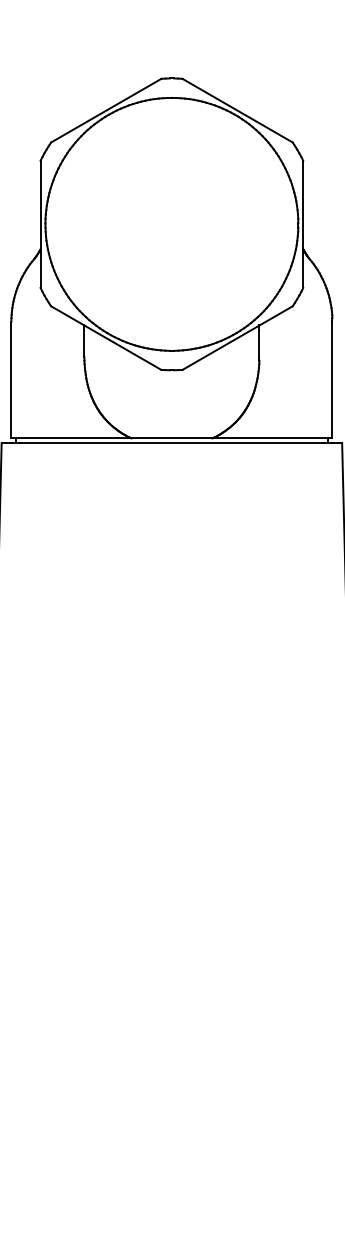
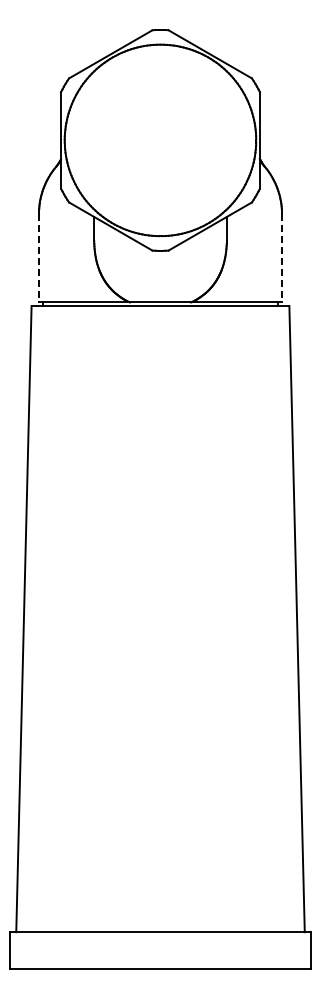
line: (10, 380) -> (38, 258), solid -> dashed
line: (333, 380) -> (282, 258), solid -> dashed

